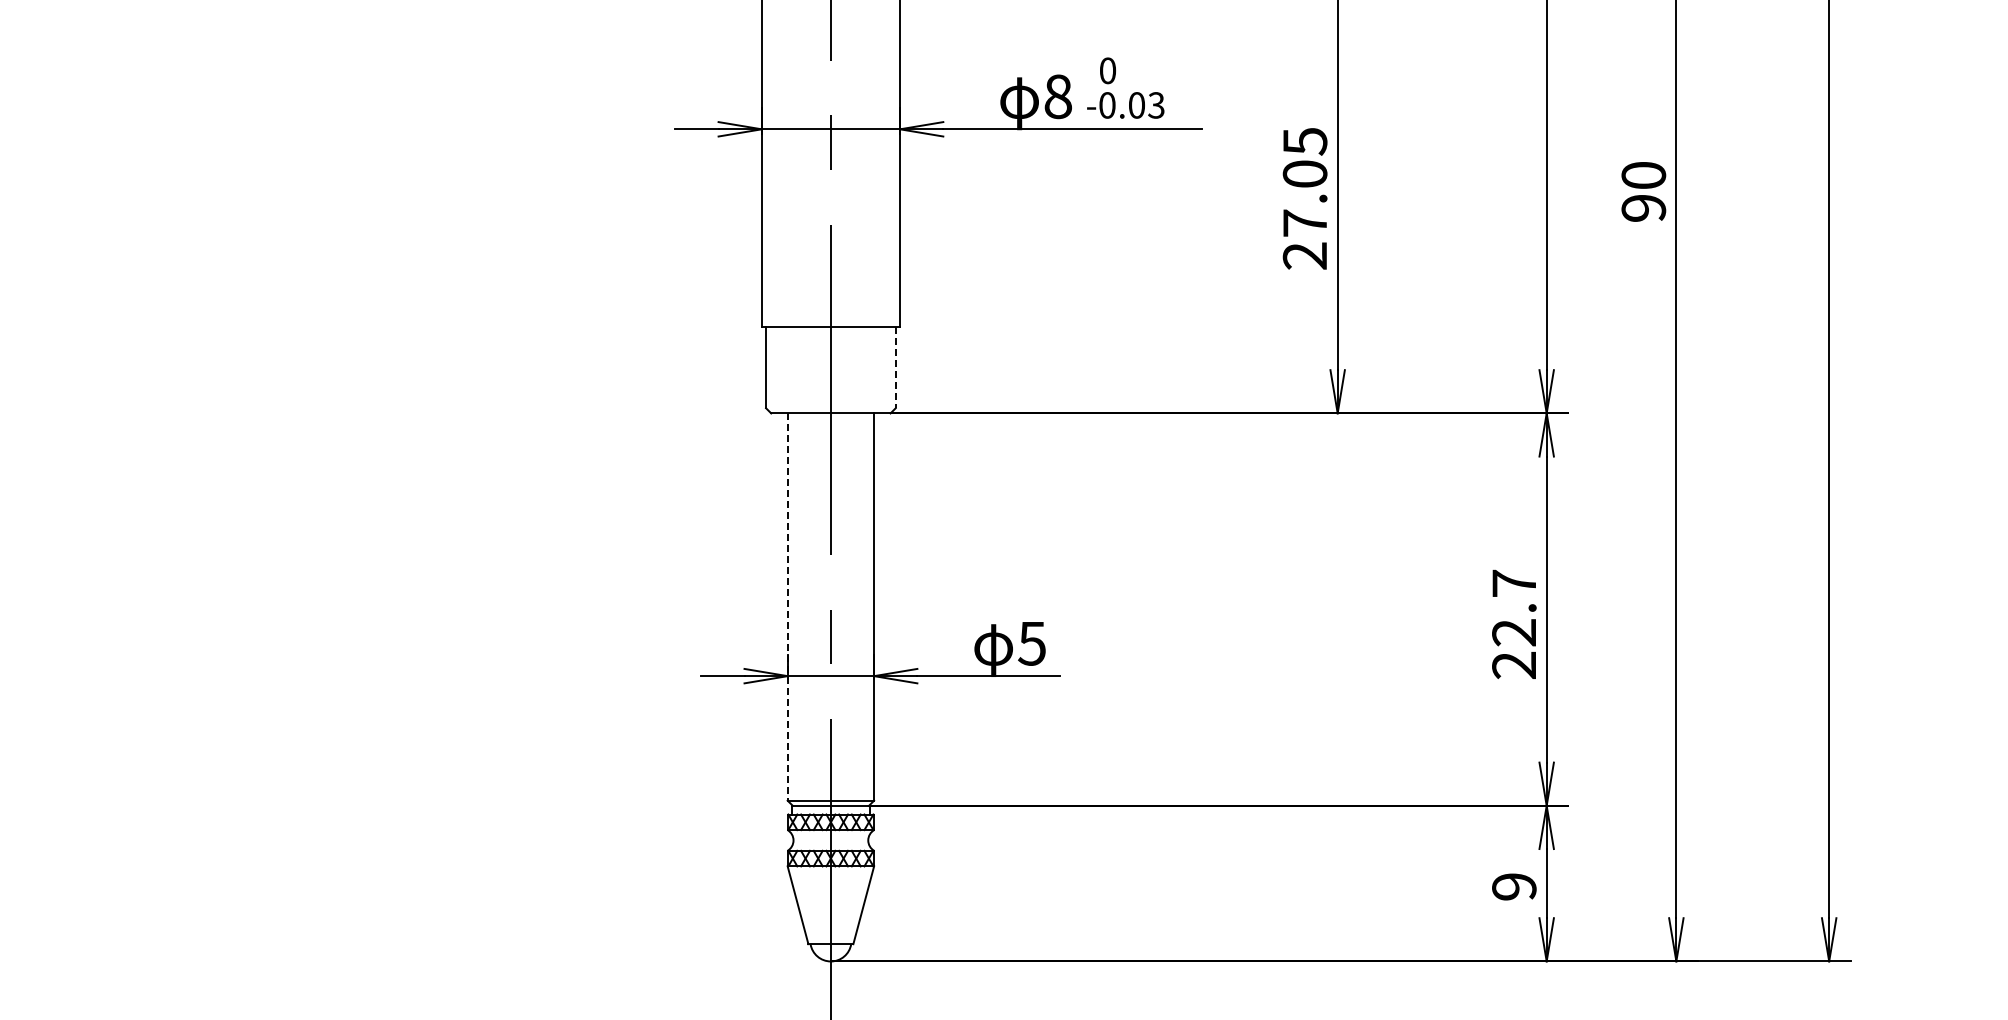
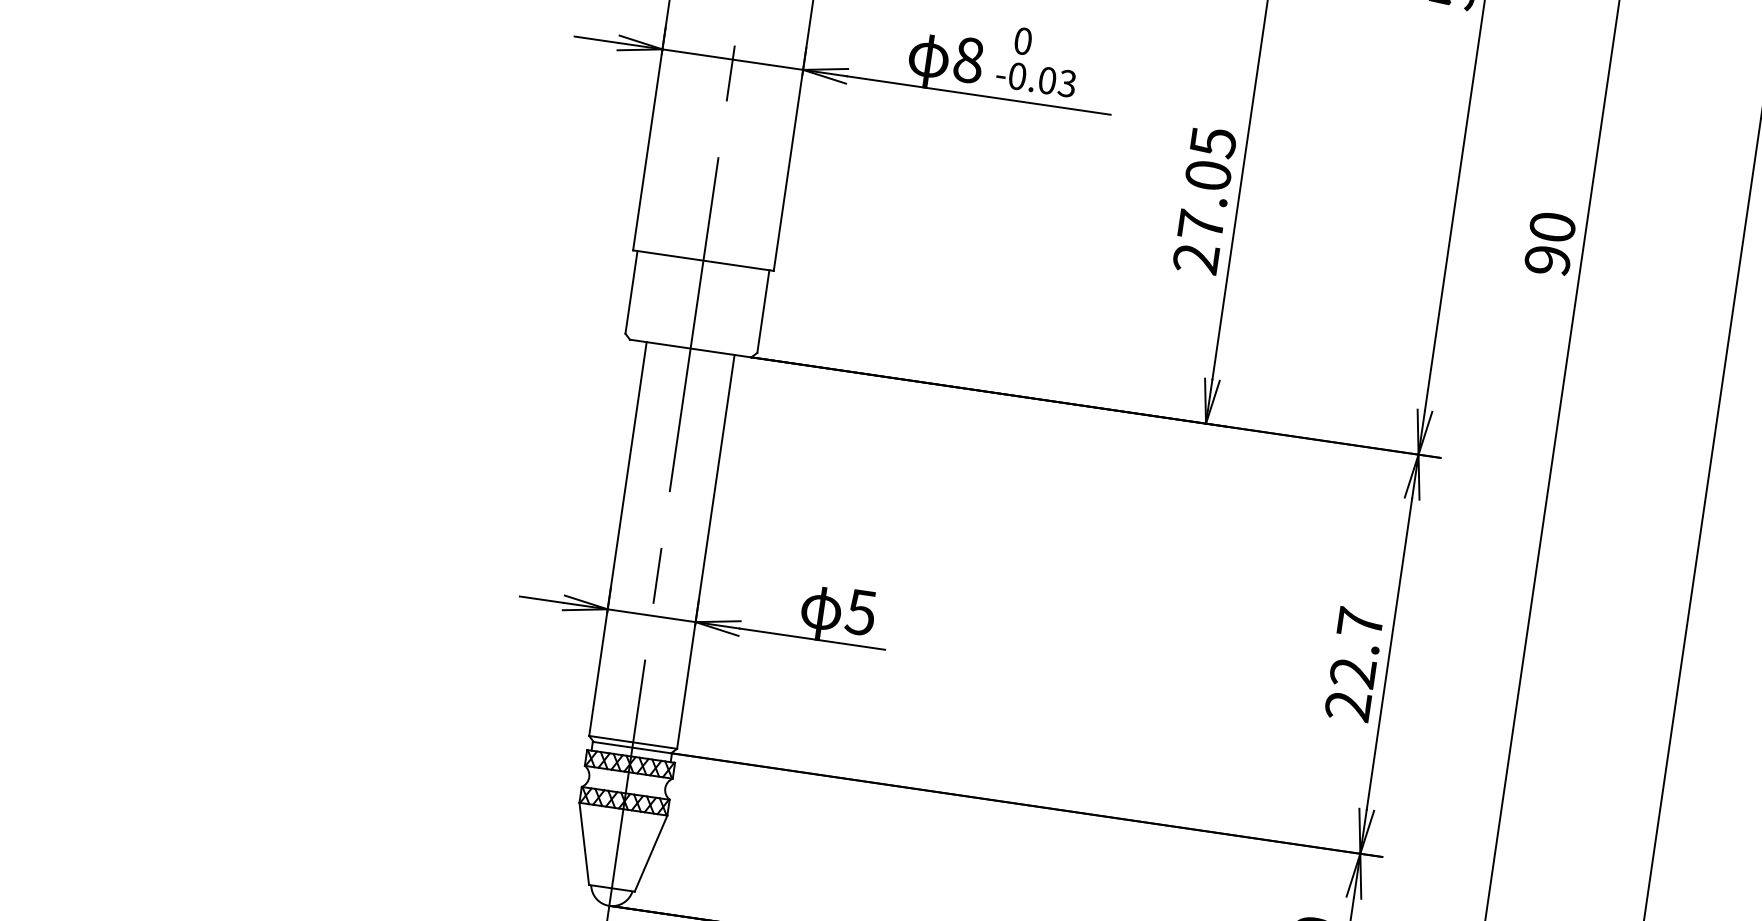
line: (895, 367) -> (763, 311), dashed -> solid
line: (787, 607) -> (617, 539), dashed -> solid

